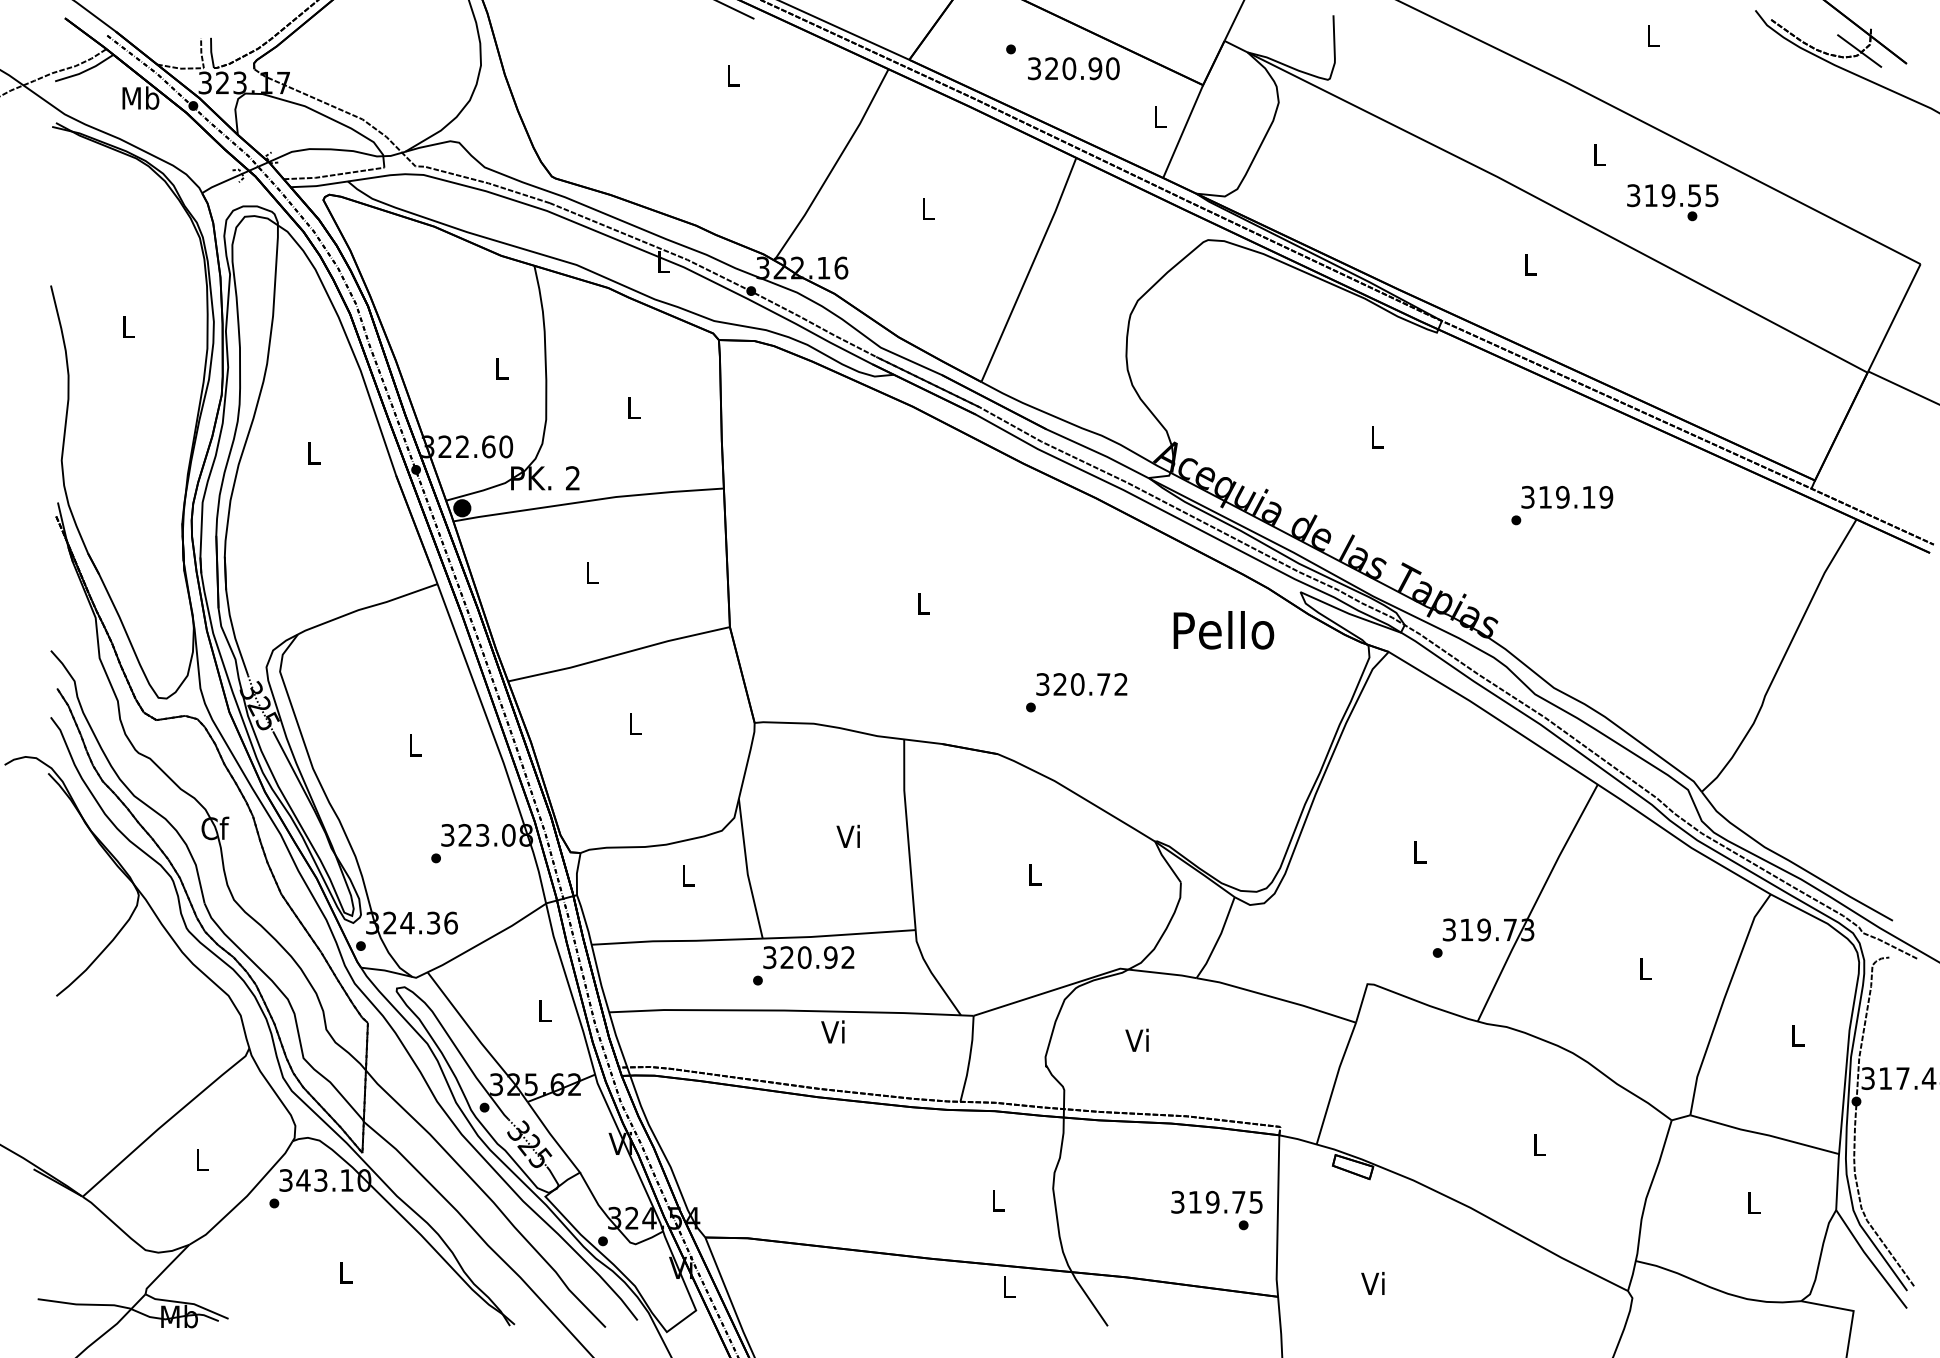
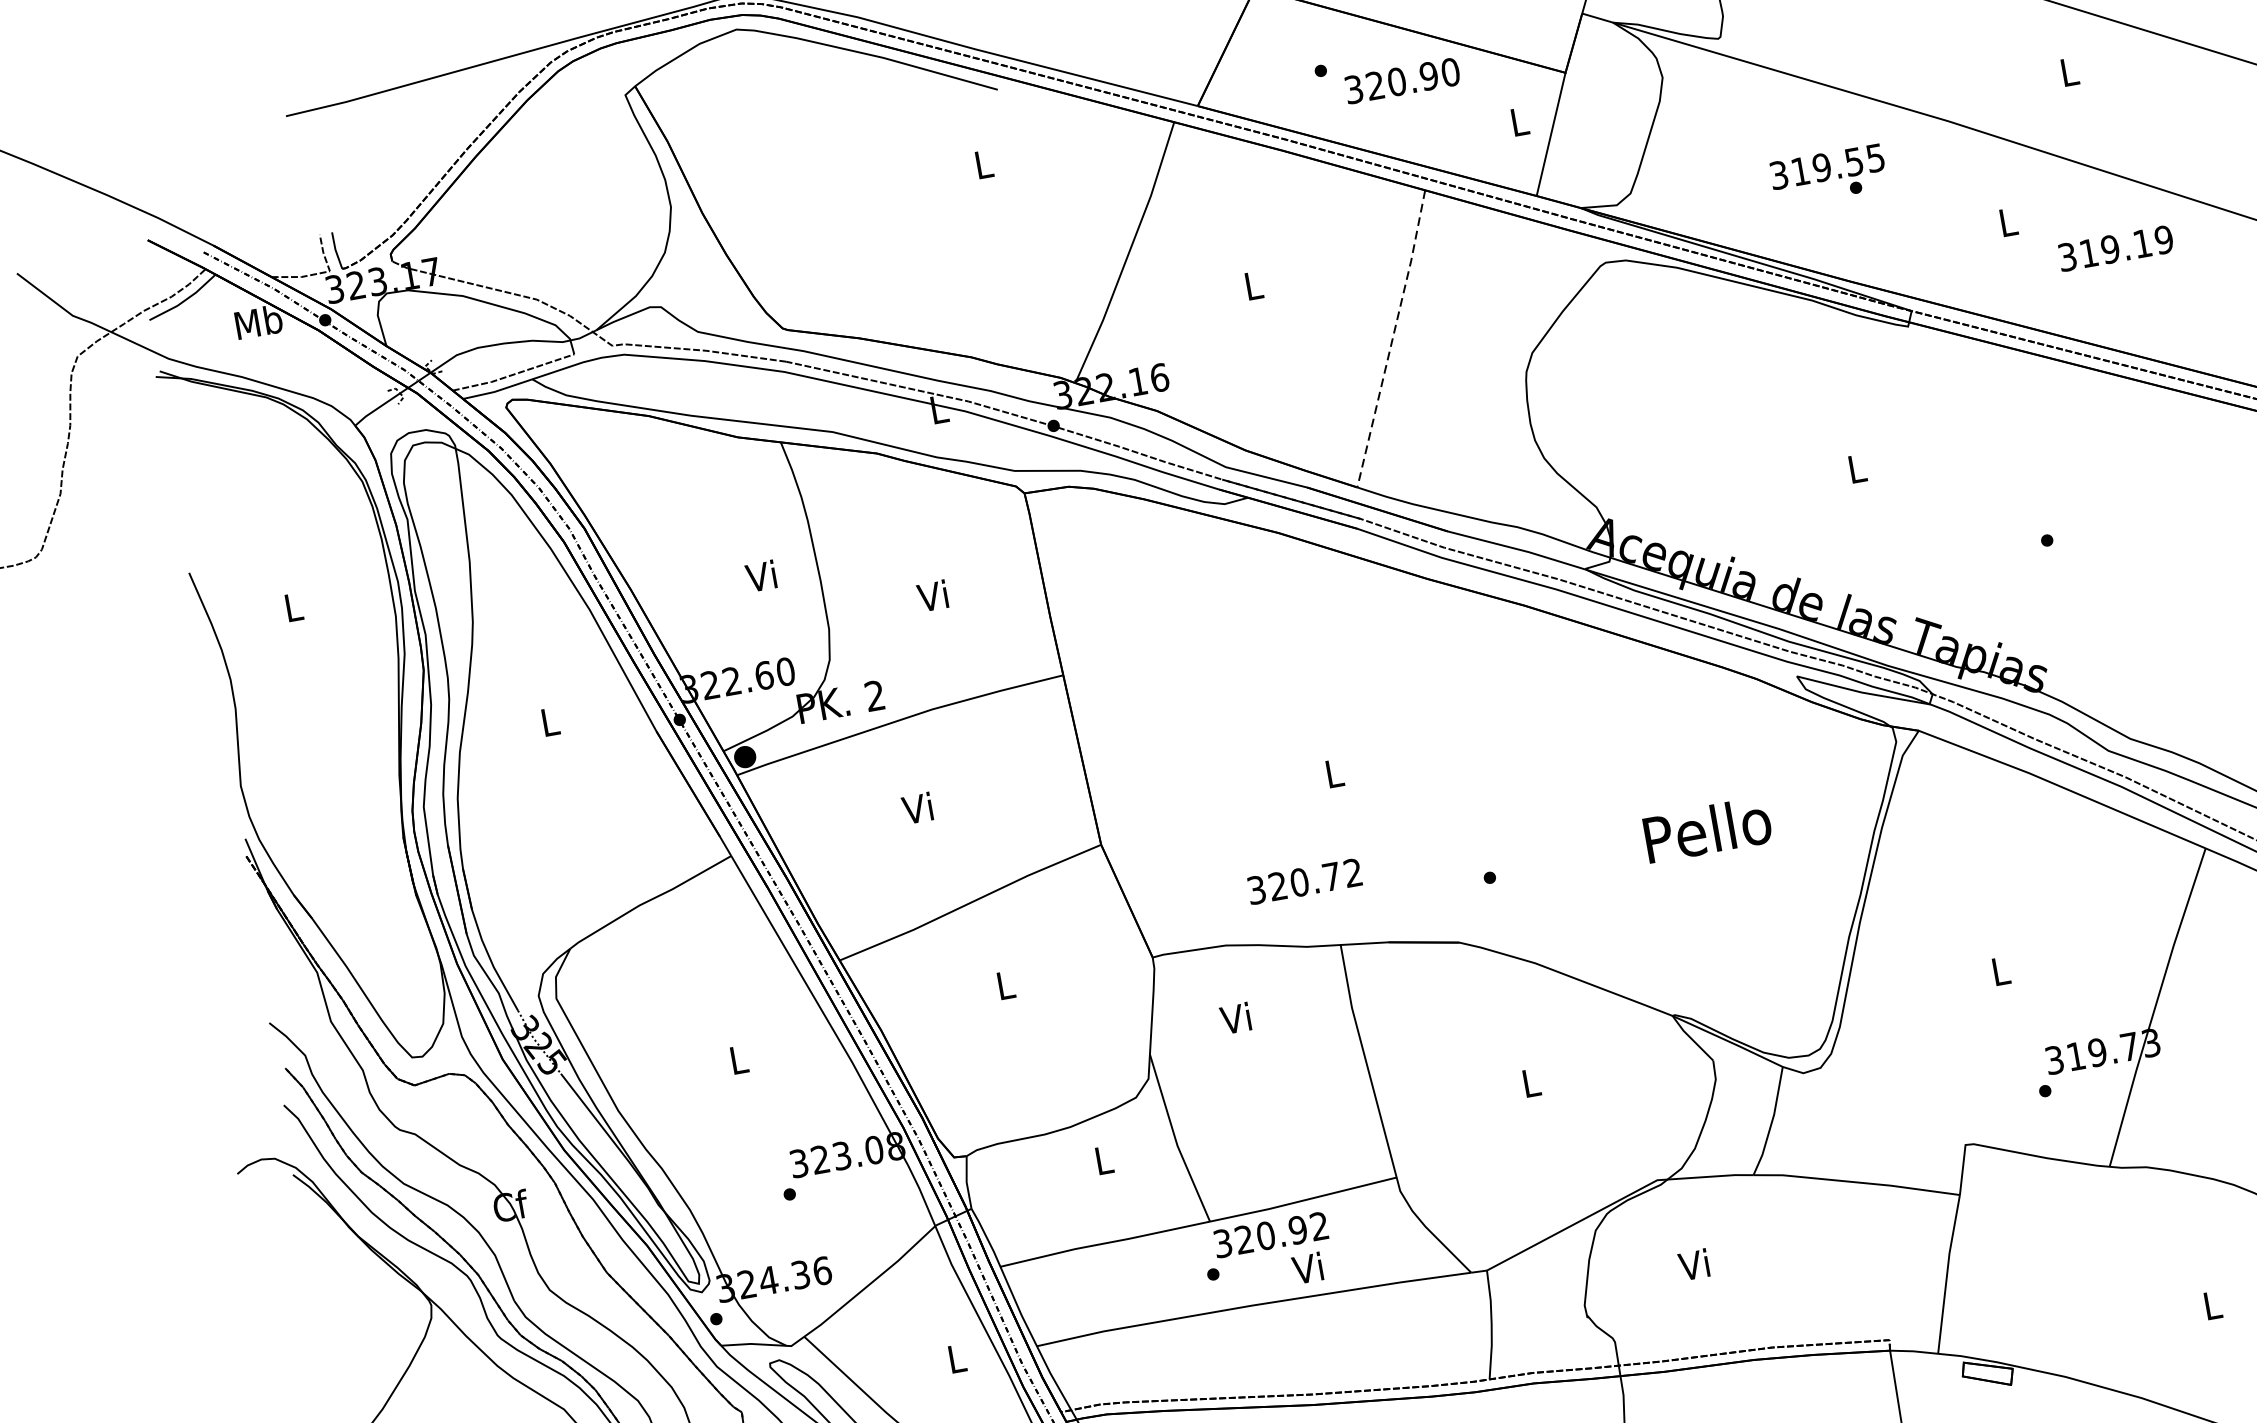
text: (1672, 202) -> (1828, 175), moved
line: (1029, 270) -> (1392, 339), solid -> dashed
text: (499, 367) -> (760, 575), L -> Vi
text: (631, 407) -> (931, 595), L -> Vi
text: (1567, 497) -> (2116, 248), moved
text: (590, 572) -> (917, 808), L -> Vi
text: (1223, 630) -> (1707, 830), moved
text: (1081, 684) -> (1304, 881), moved
text: (847, 835) -> (1234, 1017), moved
text: (832, 1031) -> (1306, 1267), moved

